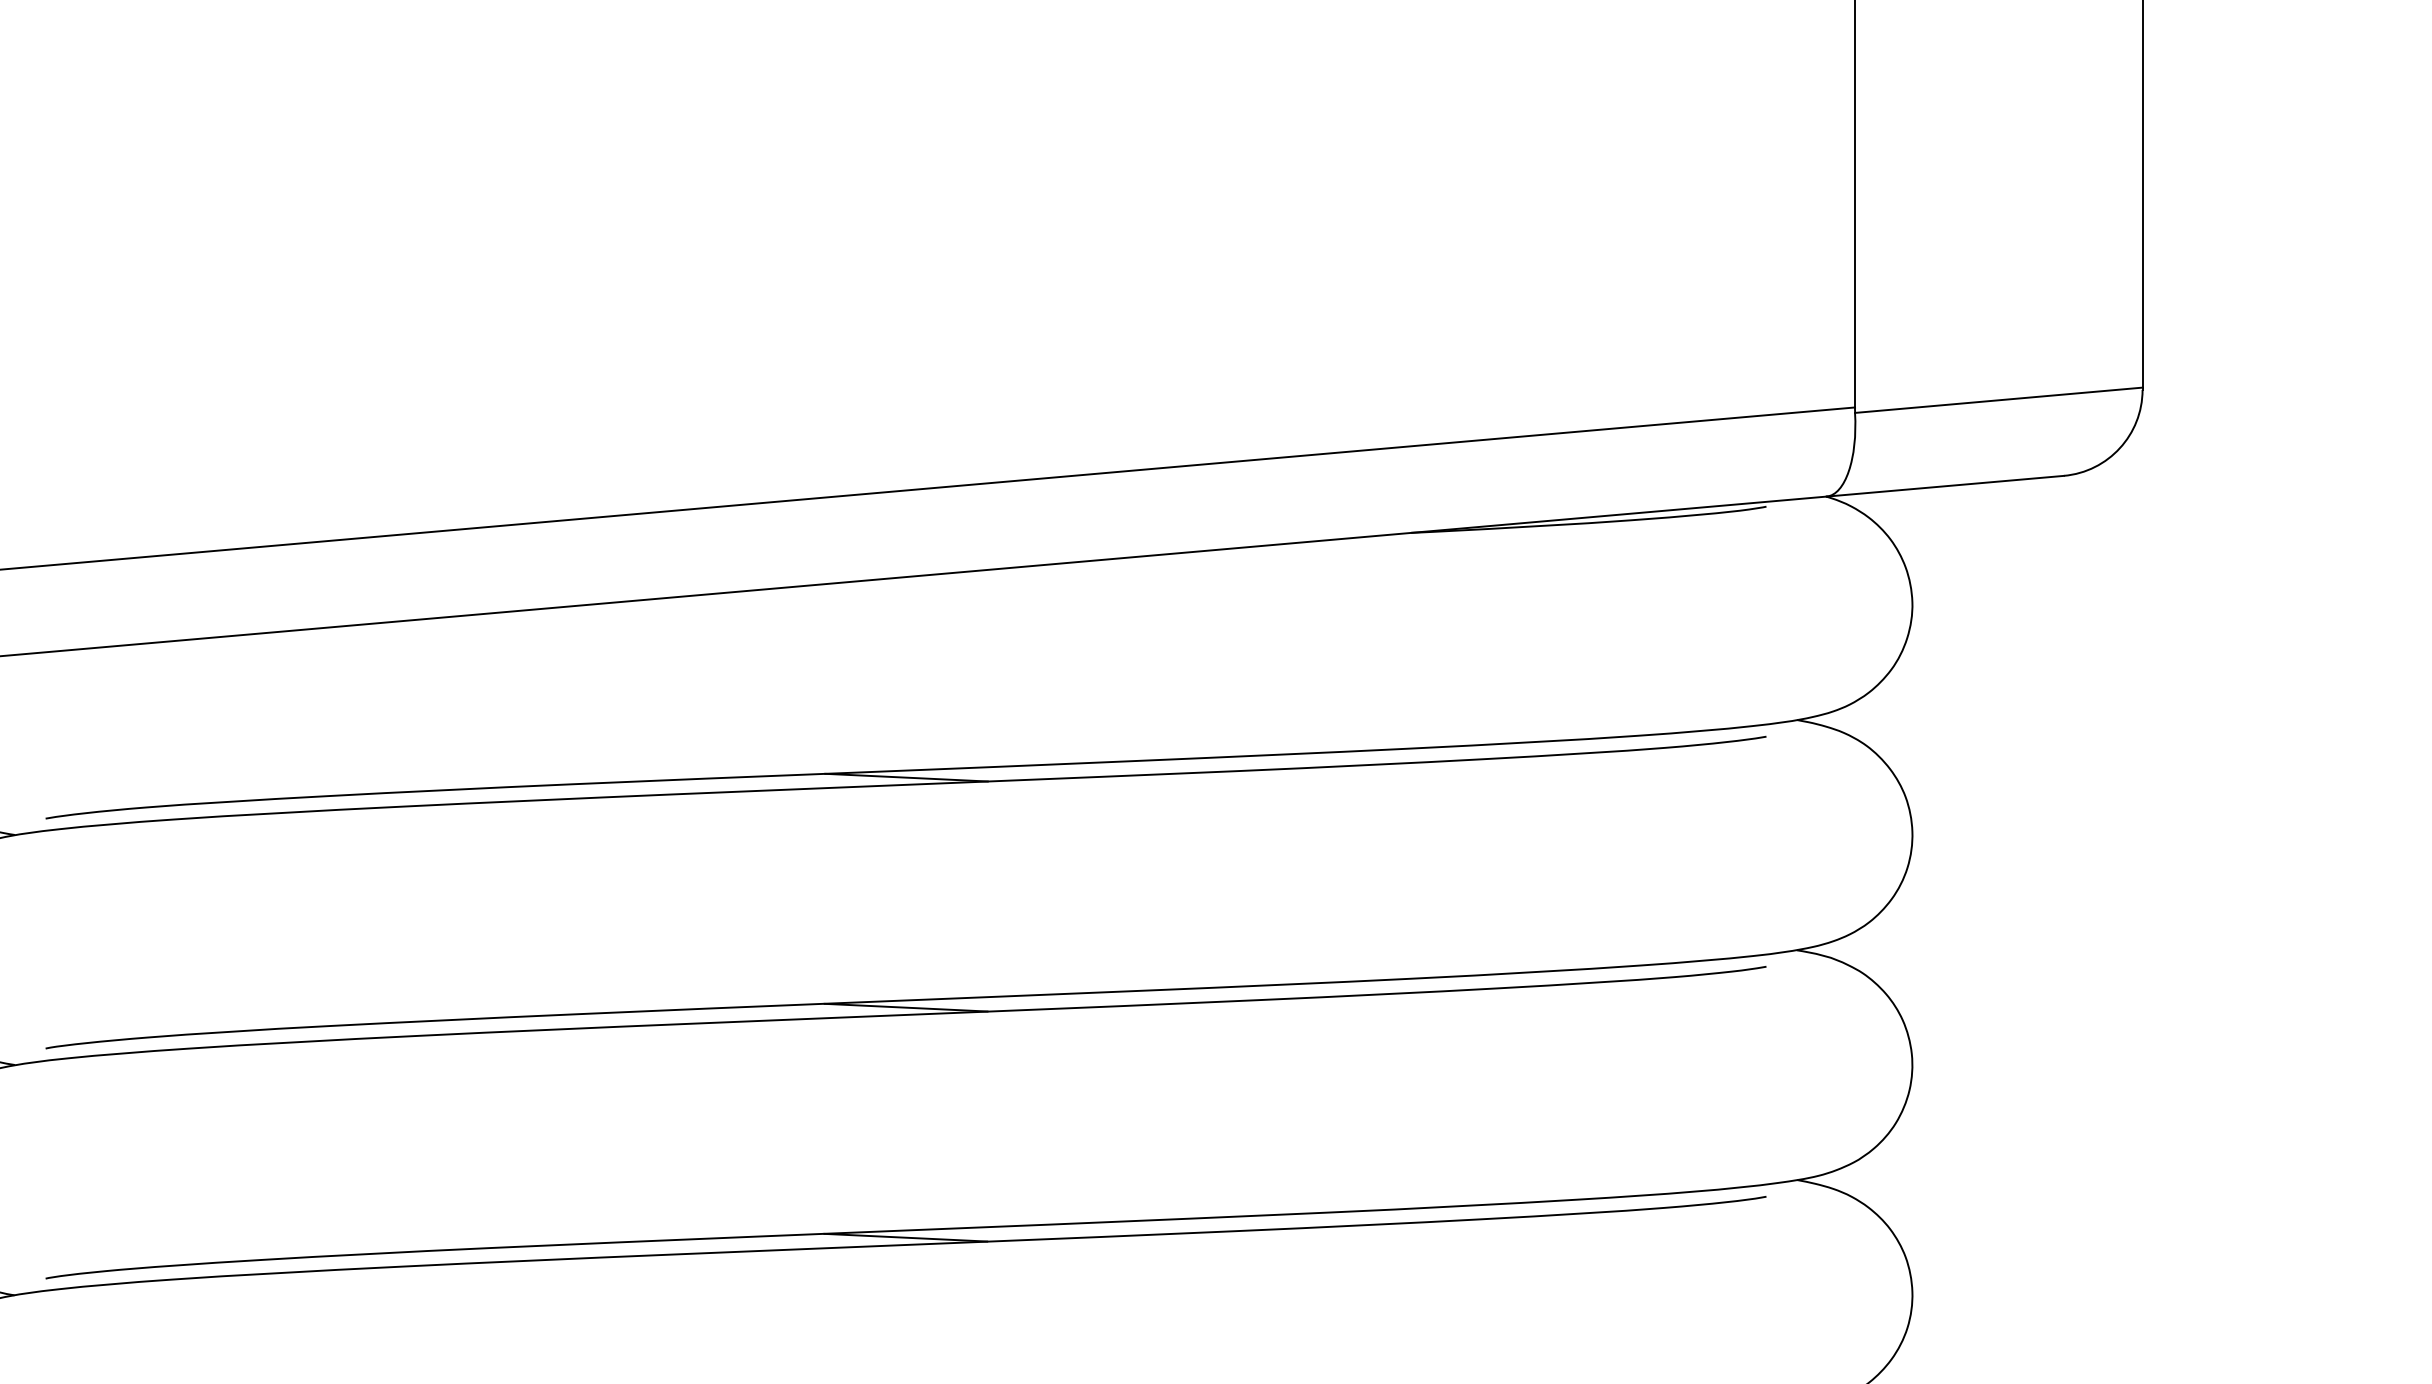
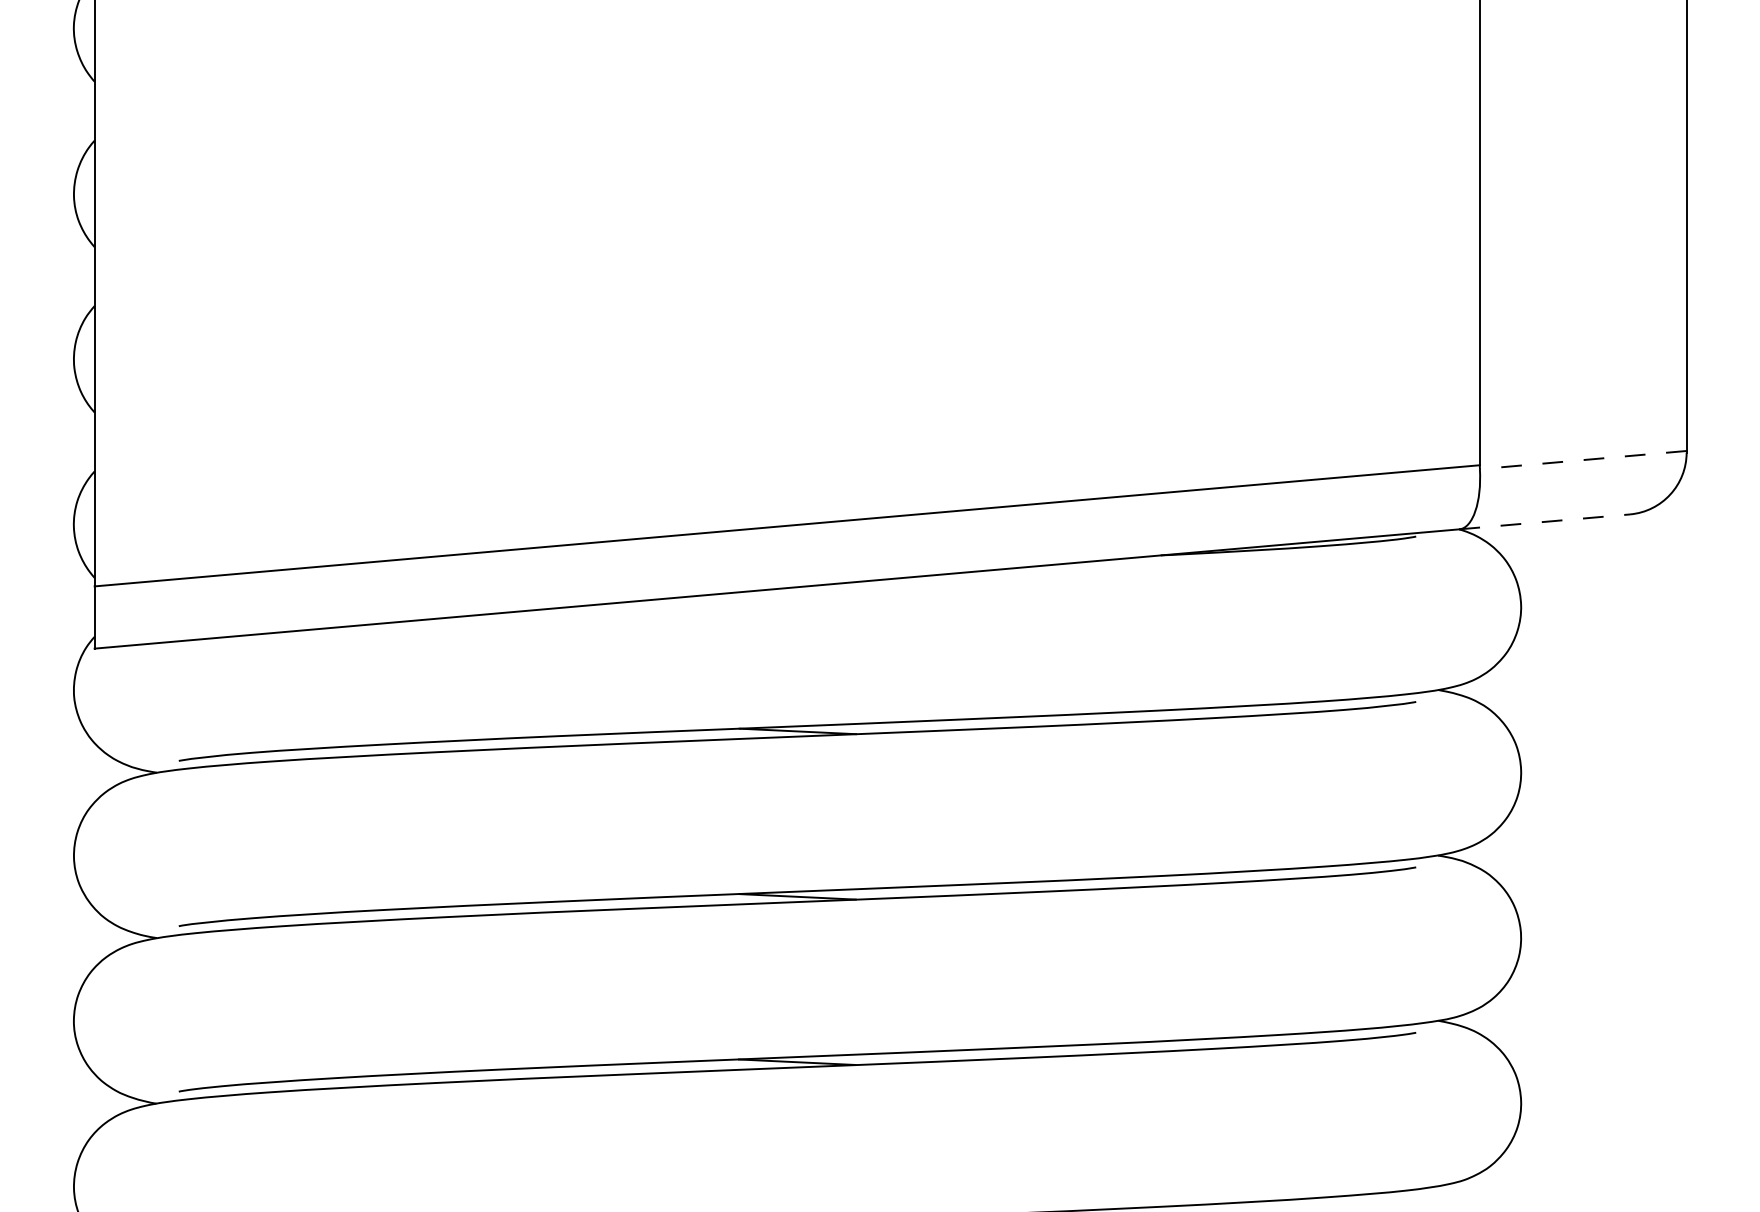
line: (1999, 400) -> (1583, 460), solid -> dashed
line: (1944, 485) -> (1544, 521), solid -> dashed

